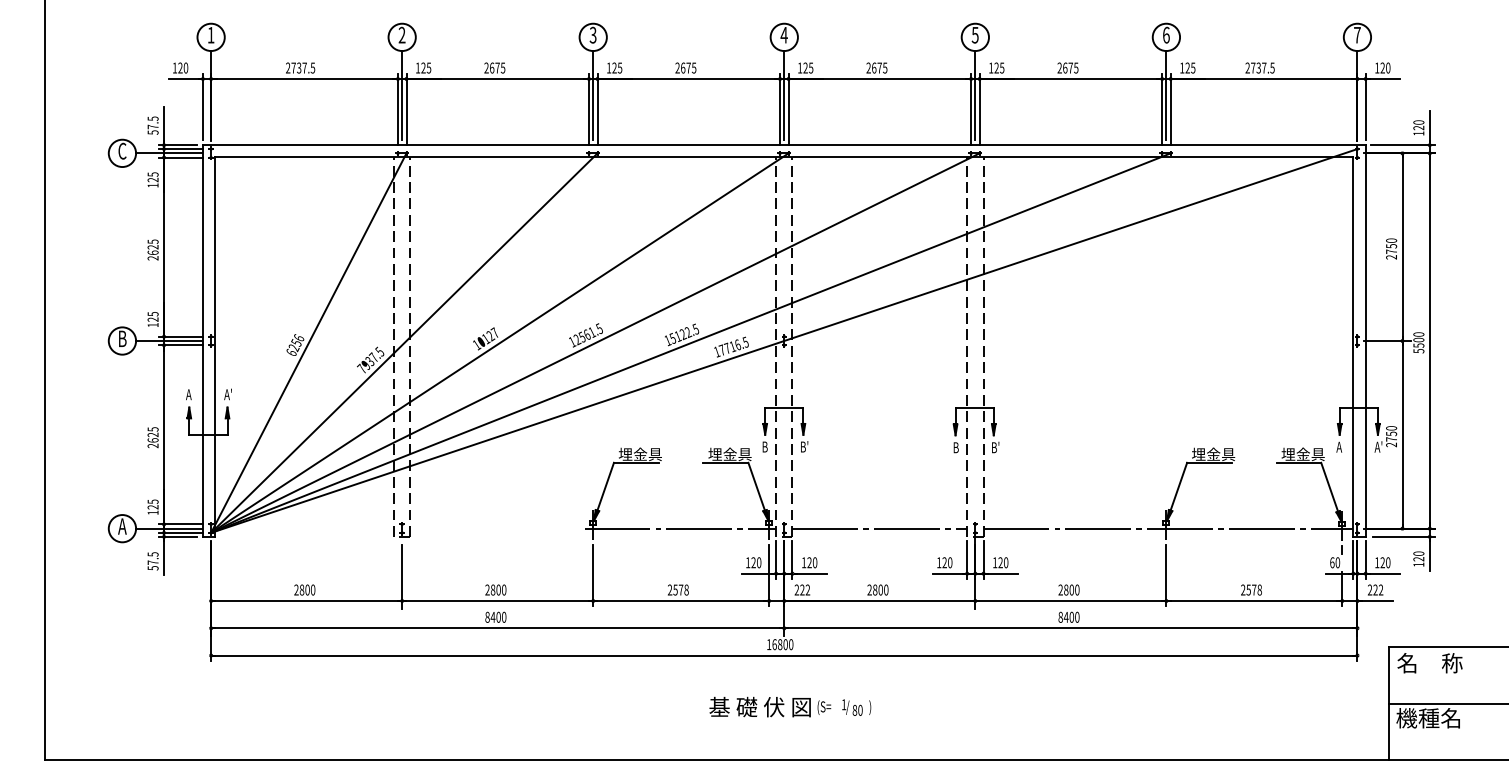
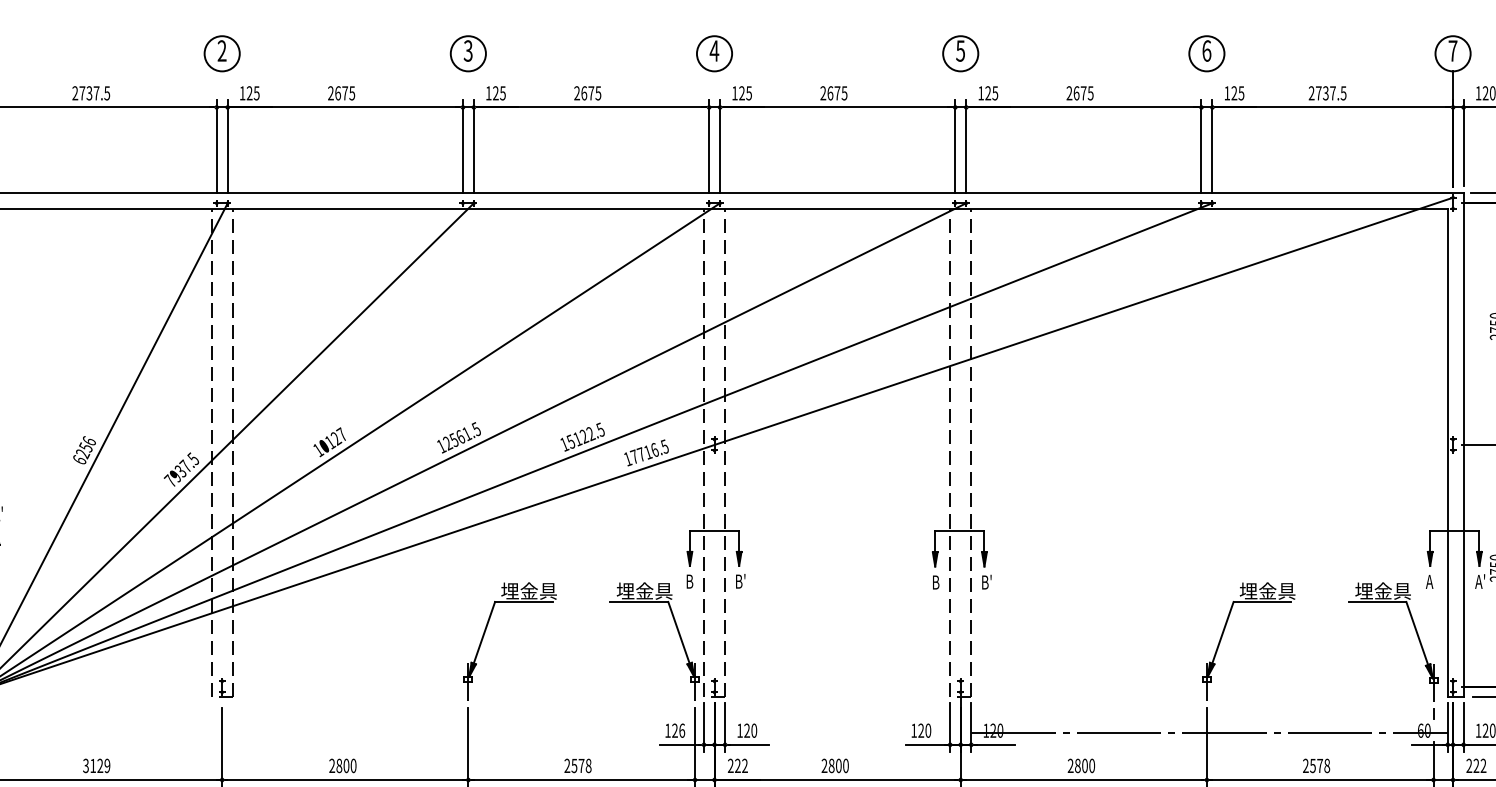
line: (402, 95) -> (222, 128), removed
line: (593, 95) -> (468, 128), removed
line: (784, 95) -> (714, 128), removed
line: (975, 95) -> (960, 128), removed
line: (1166, 95) -> (1207, 128), removed
line: (680, 528) -> (580, 686), removed
line: (879, 528) -> (837, 686), removed
line: (1168, 528) -> (1209, 732), moved
text: (759, 562) -> (682, 730), 120 -> 126
text: (304, 589) -> (96, 765), 2800 -> 3129

